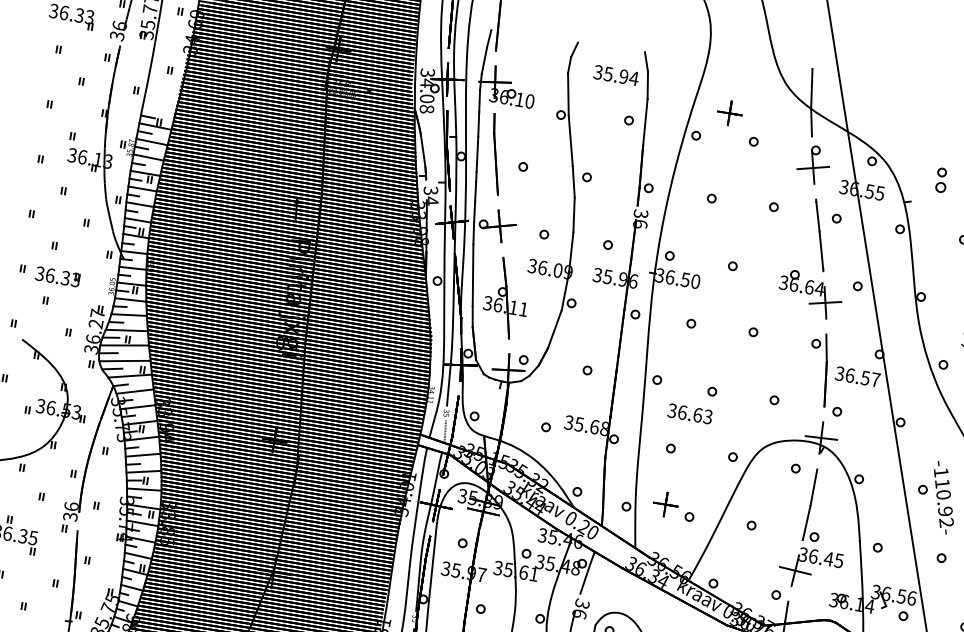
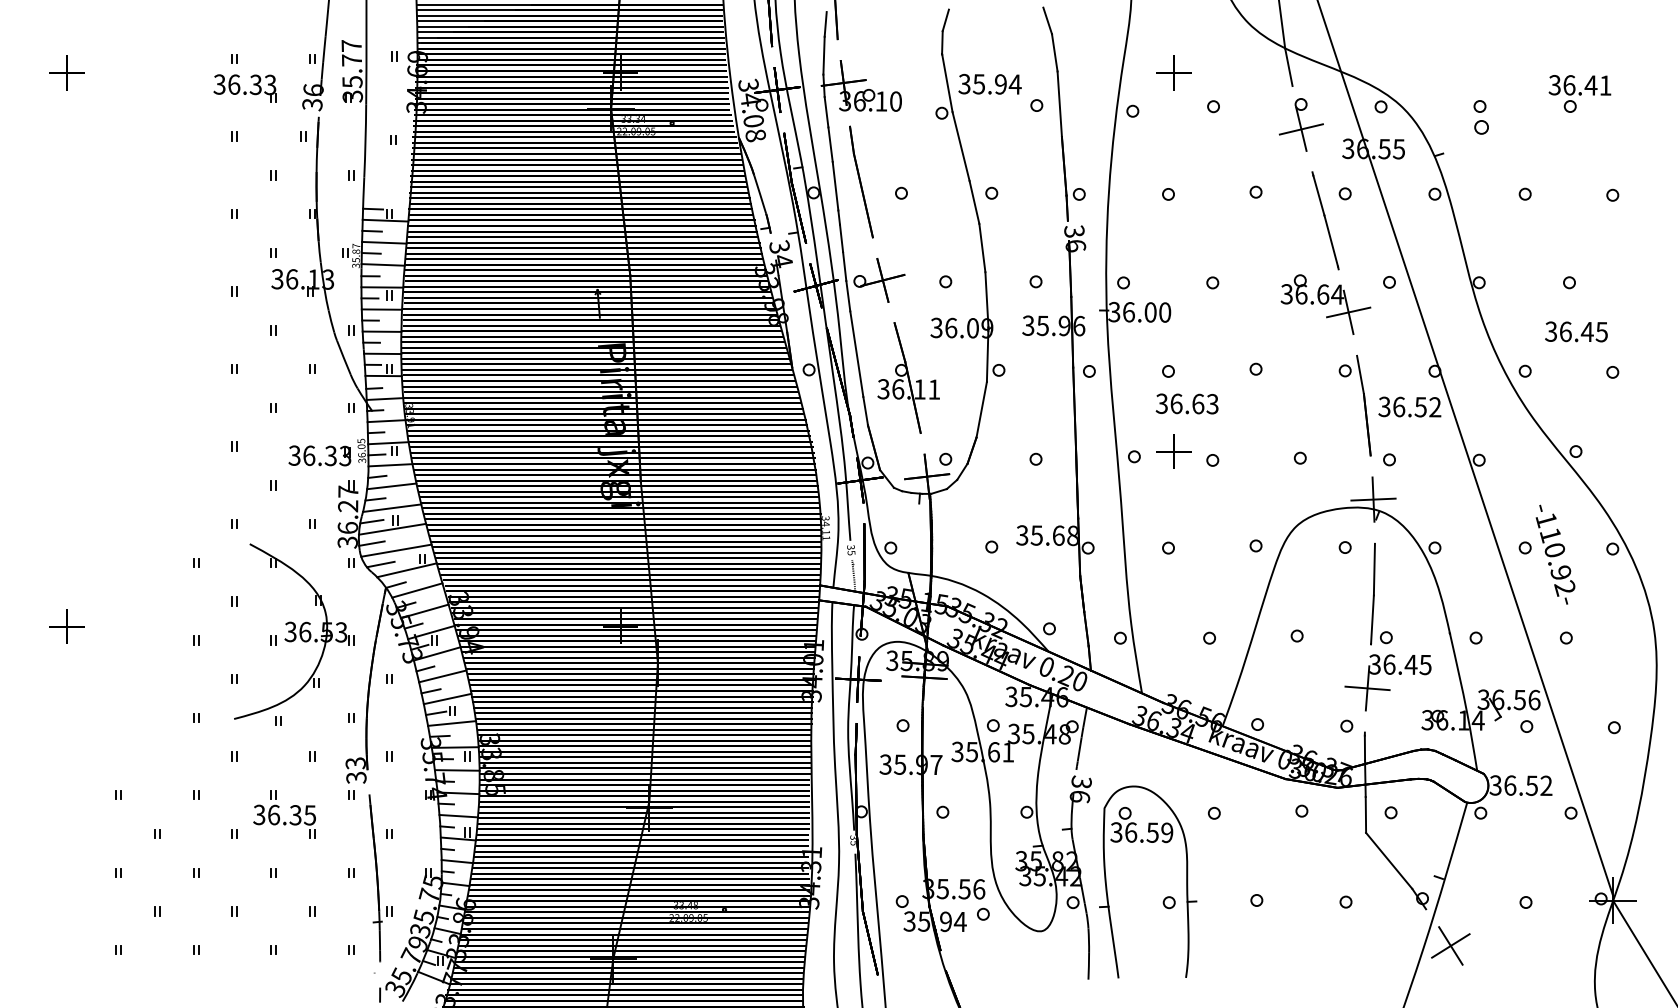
text: (615, 74) -> (989, 83), moved
part: (57, 276) -> (319, 455), moved
text: (685, 279) -> (1150, 312), 36.50 -> 36.00
text: (875, 380) -> (1435, 407), 36.57 -> 36.52
text: (689, 413) -> (1186, 403), moved
part: (665, 504) -> (1173, 451), moved
text: (71, 506) -> (355, 763), 36 -> 33

